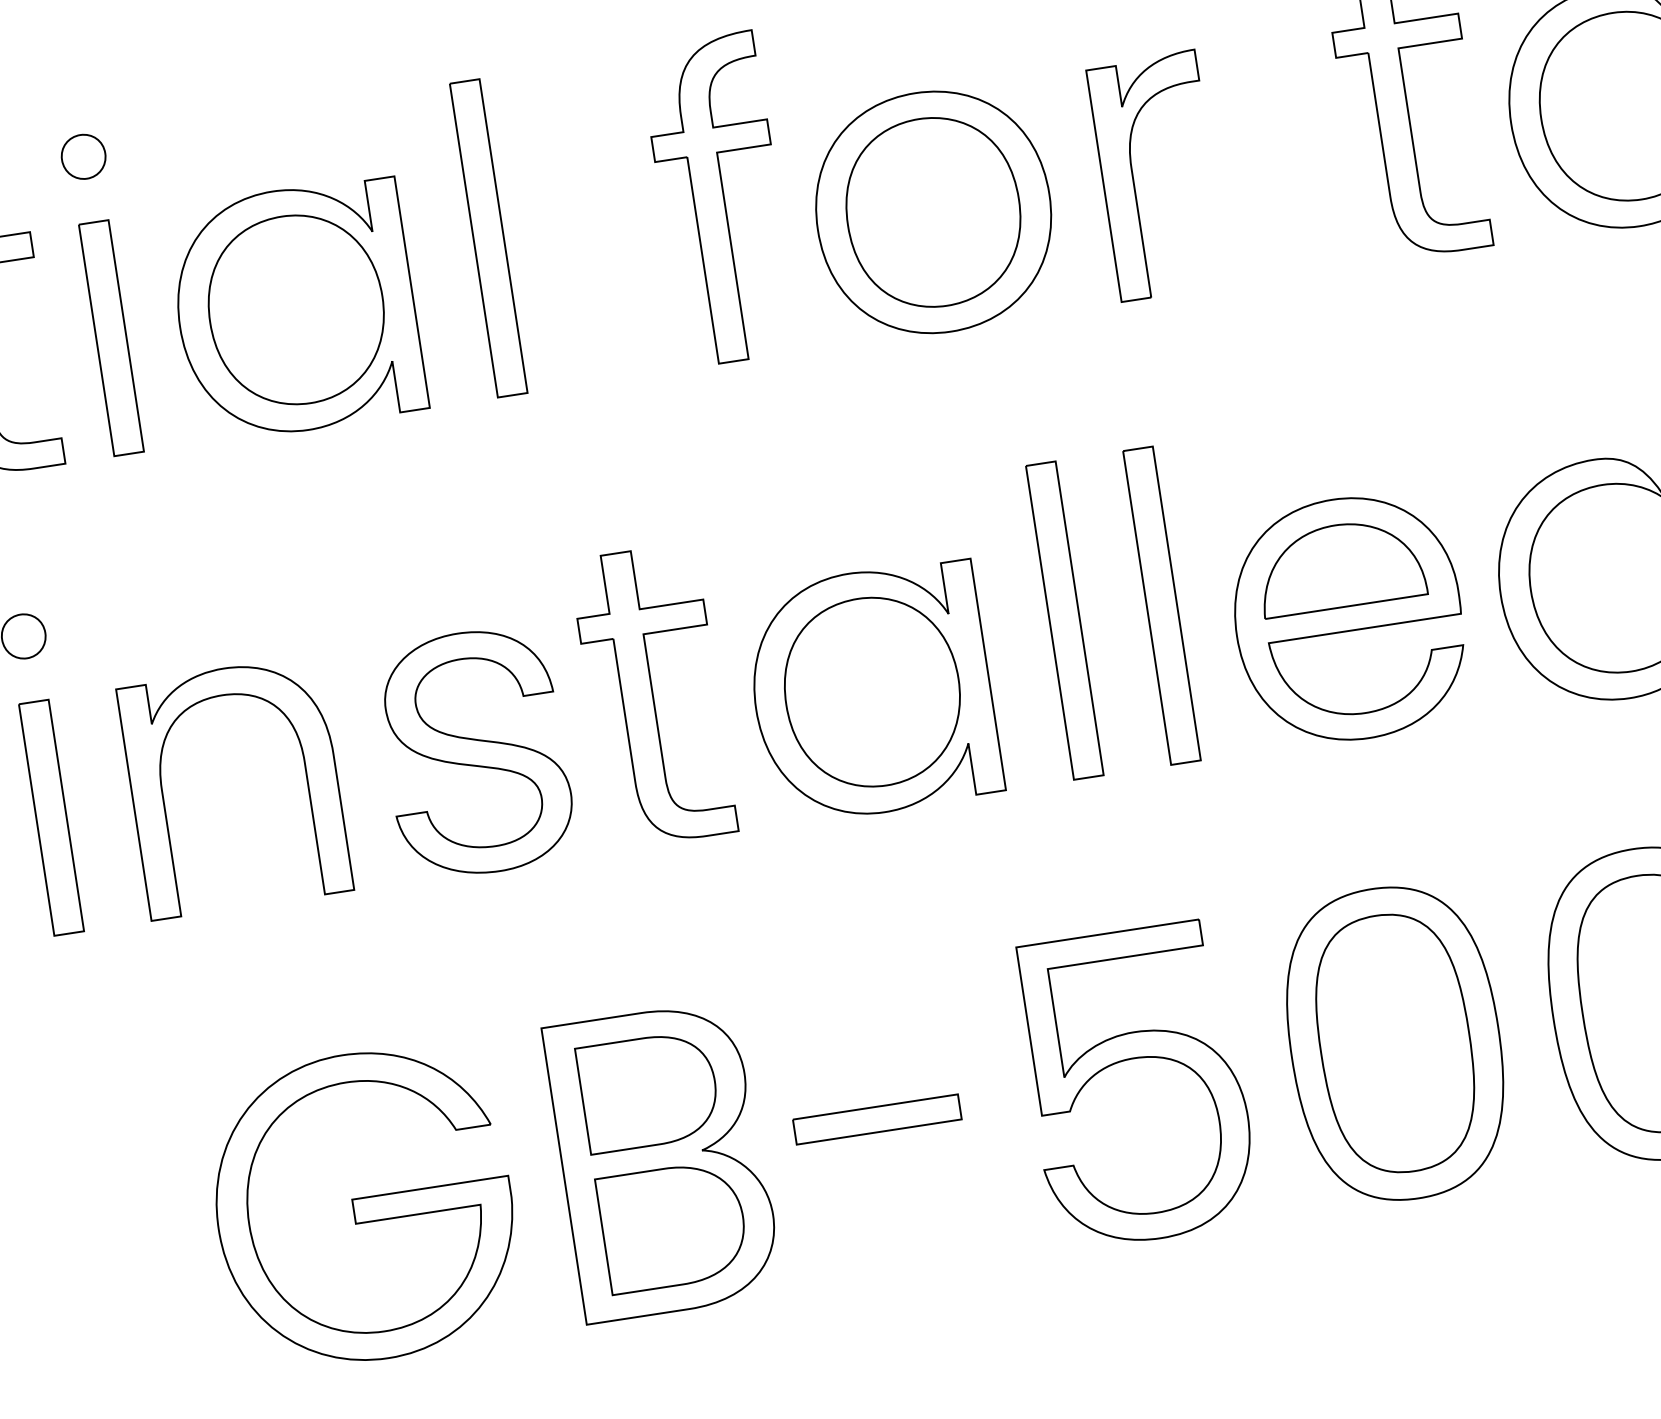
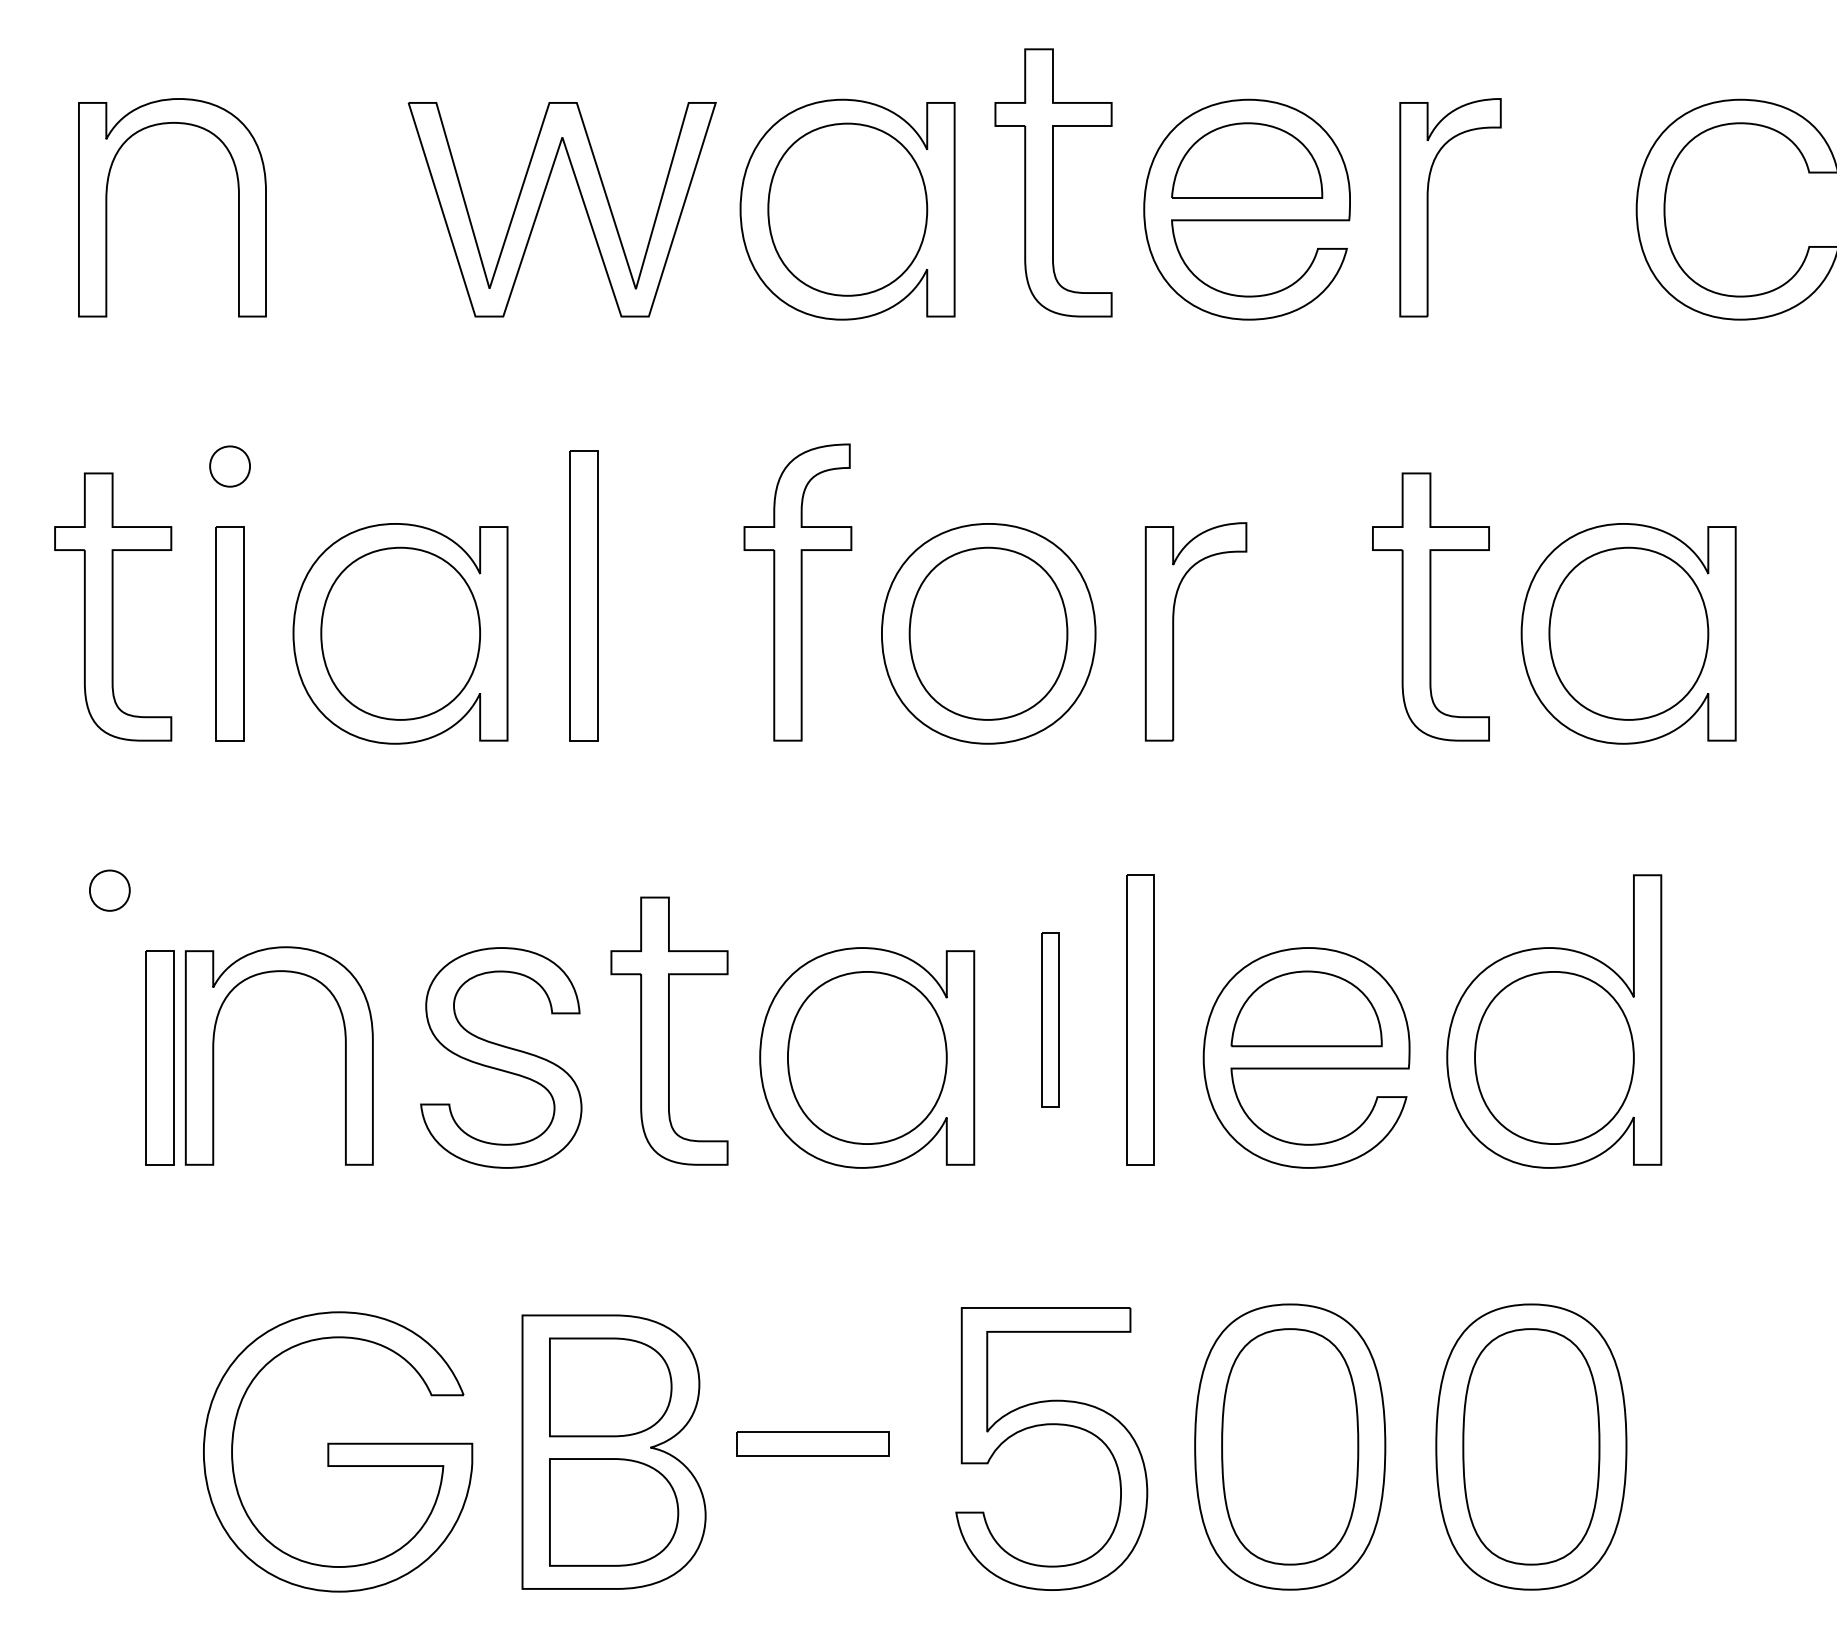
part: (1064, 620) -> (1050, 1019), size x0.6
part: (51, 817) -> (159, 1057), moved

